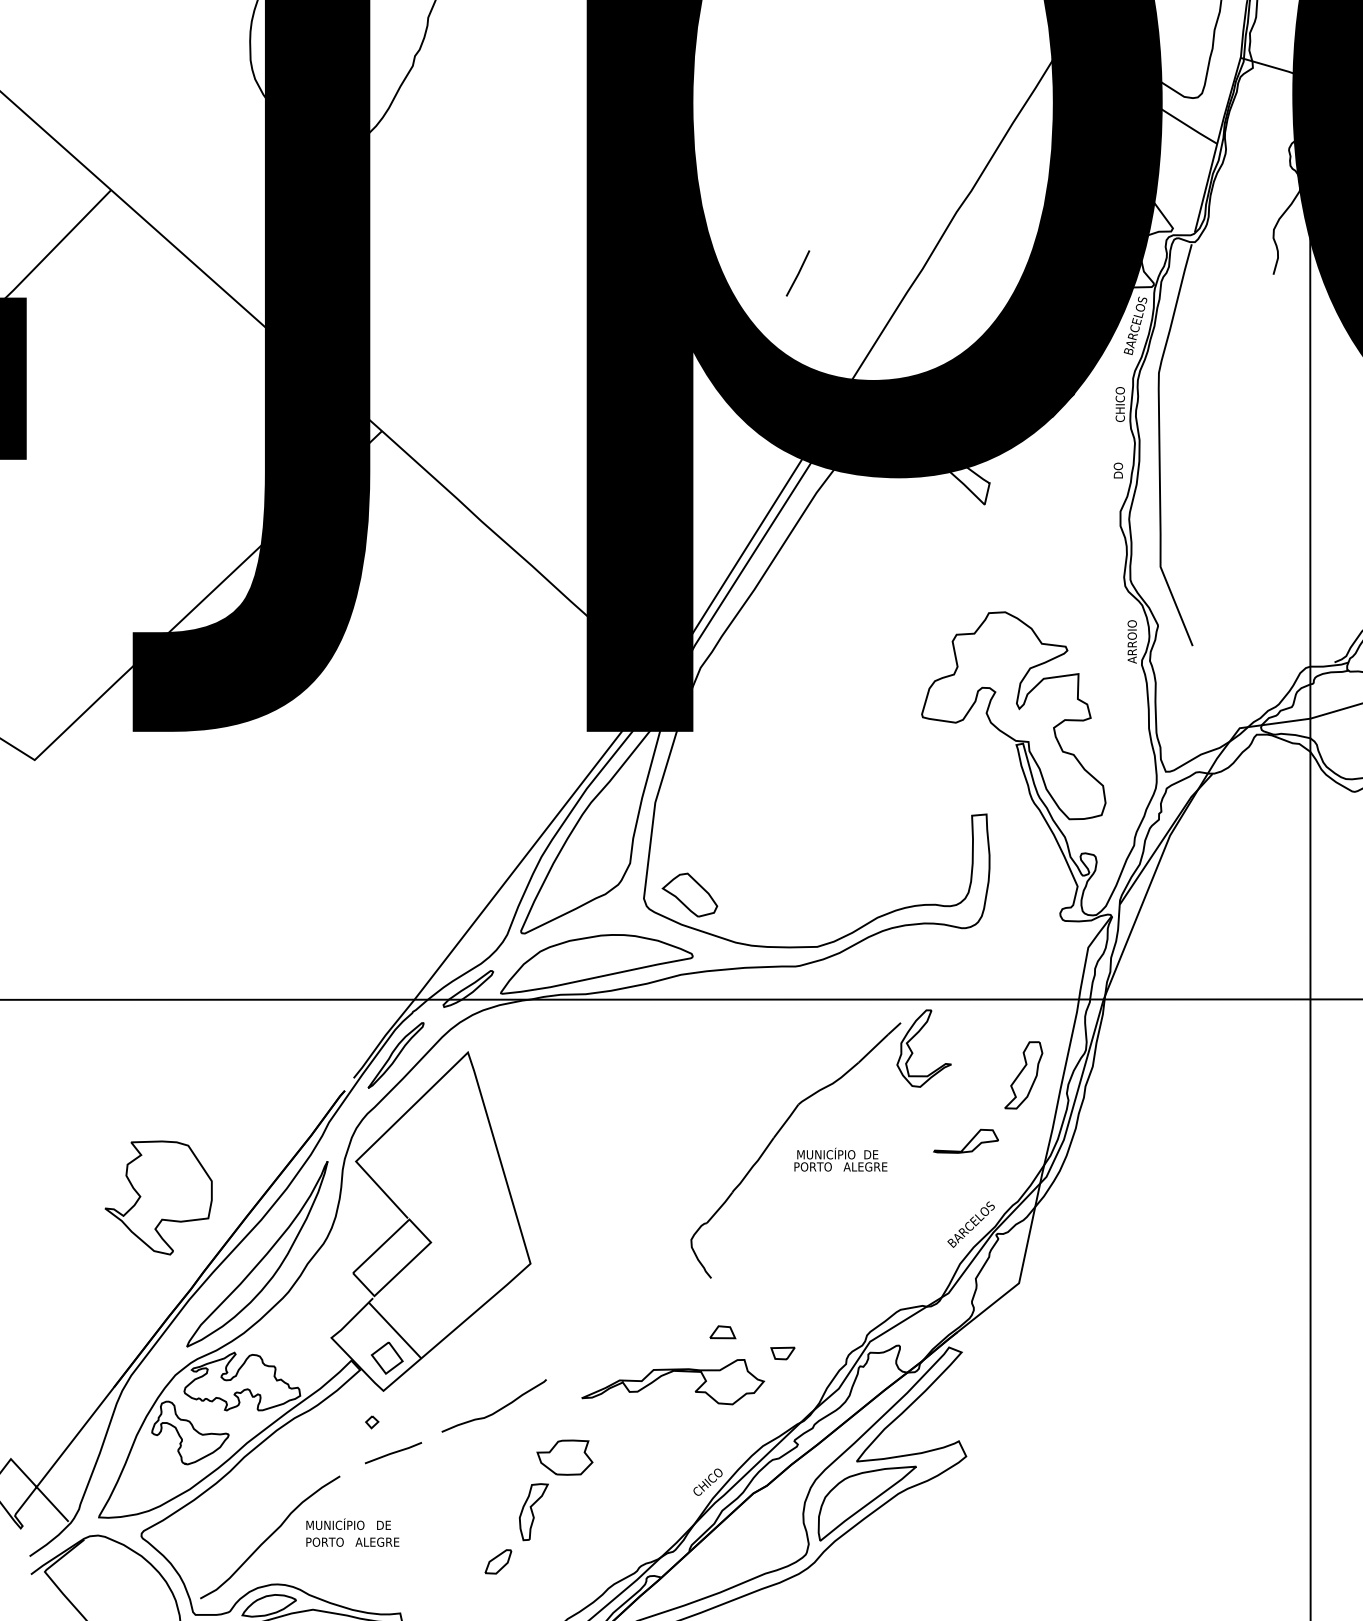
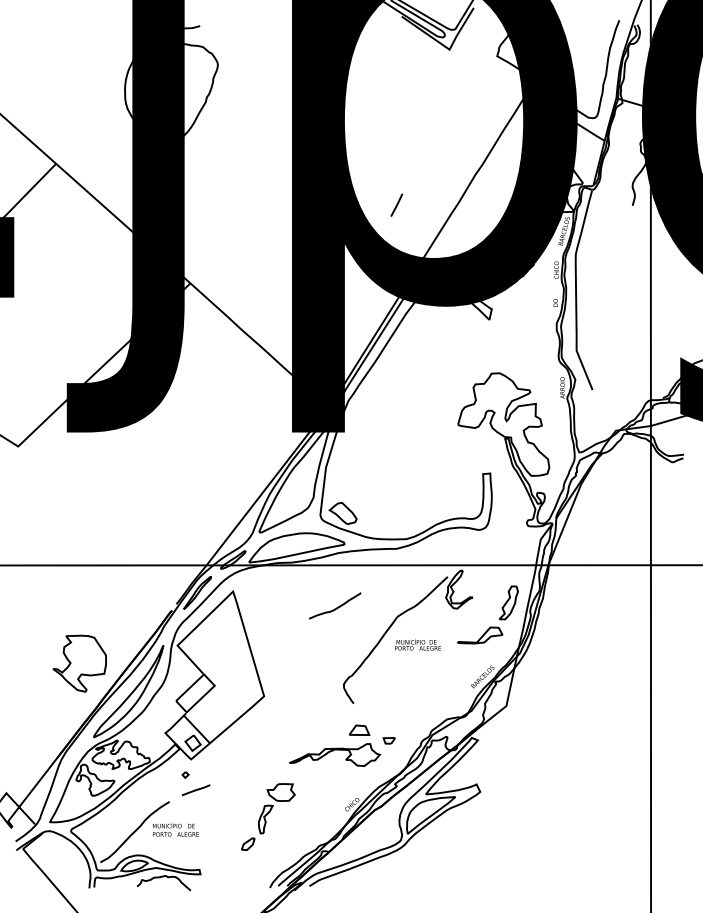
part: (964, 1141) -> (479, 635), size x1.4
part: (722, 1332) -> (359, 730), size x1.6
curve: (496, 1409) -> (336, 607), moved

